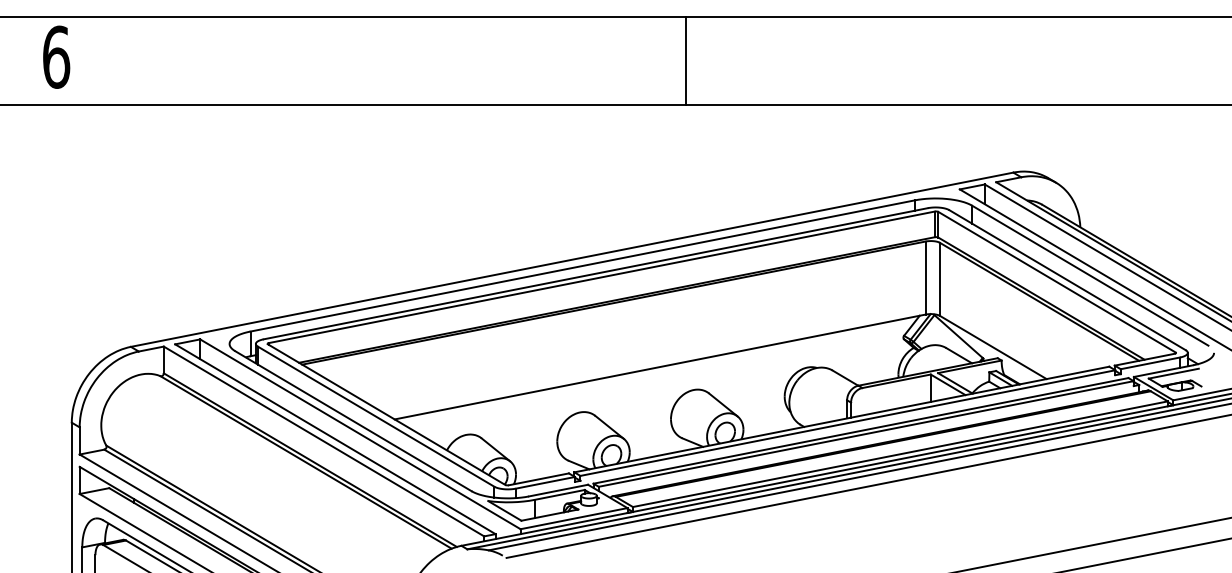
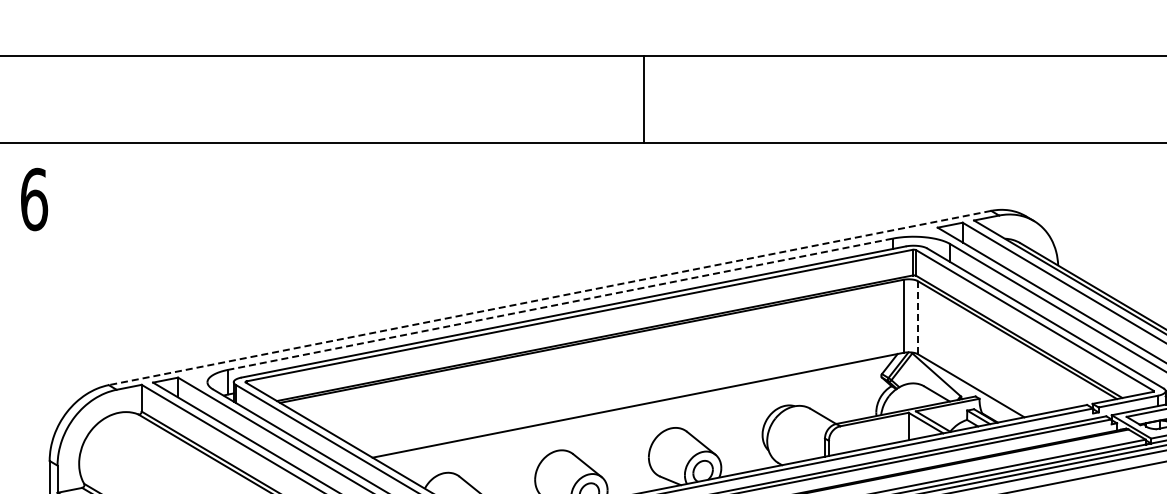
text: (56, 56) -> (34, 198), moved
line: (685, 60) -> (644, 98), moved
line: (572, 259) -> (550, 297), solid -> dashed
line: (582, 266) -> (560, 304), solid -> dashed
line: (940, 279) -> (918, 317), solid -> dashed

